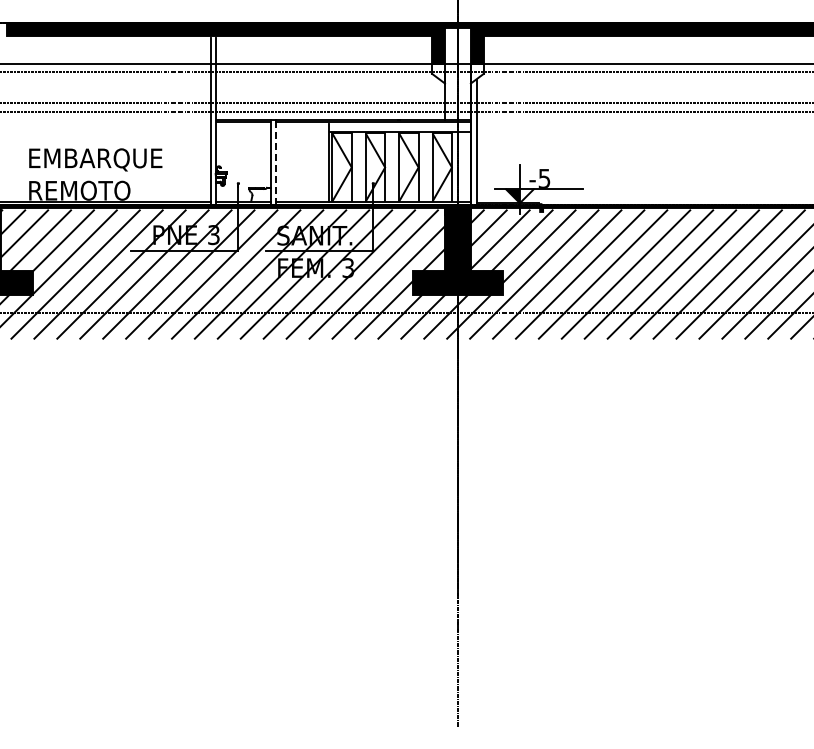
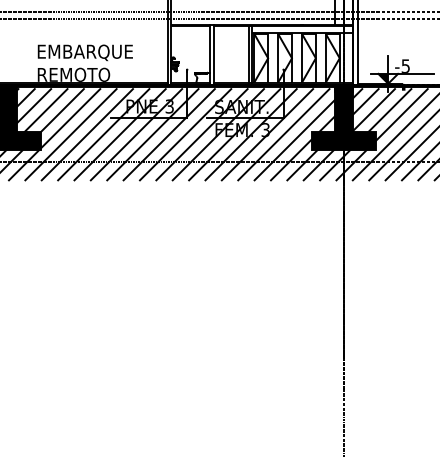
line: (275, 162) -> (213, 54), dashed -> solid
line: (324, 162) -> (248, 54), added

